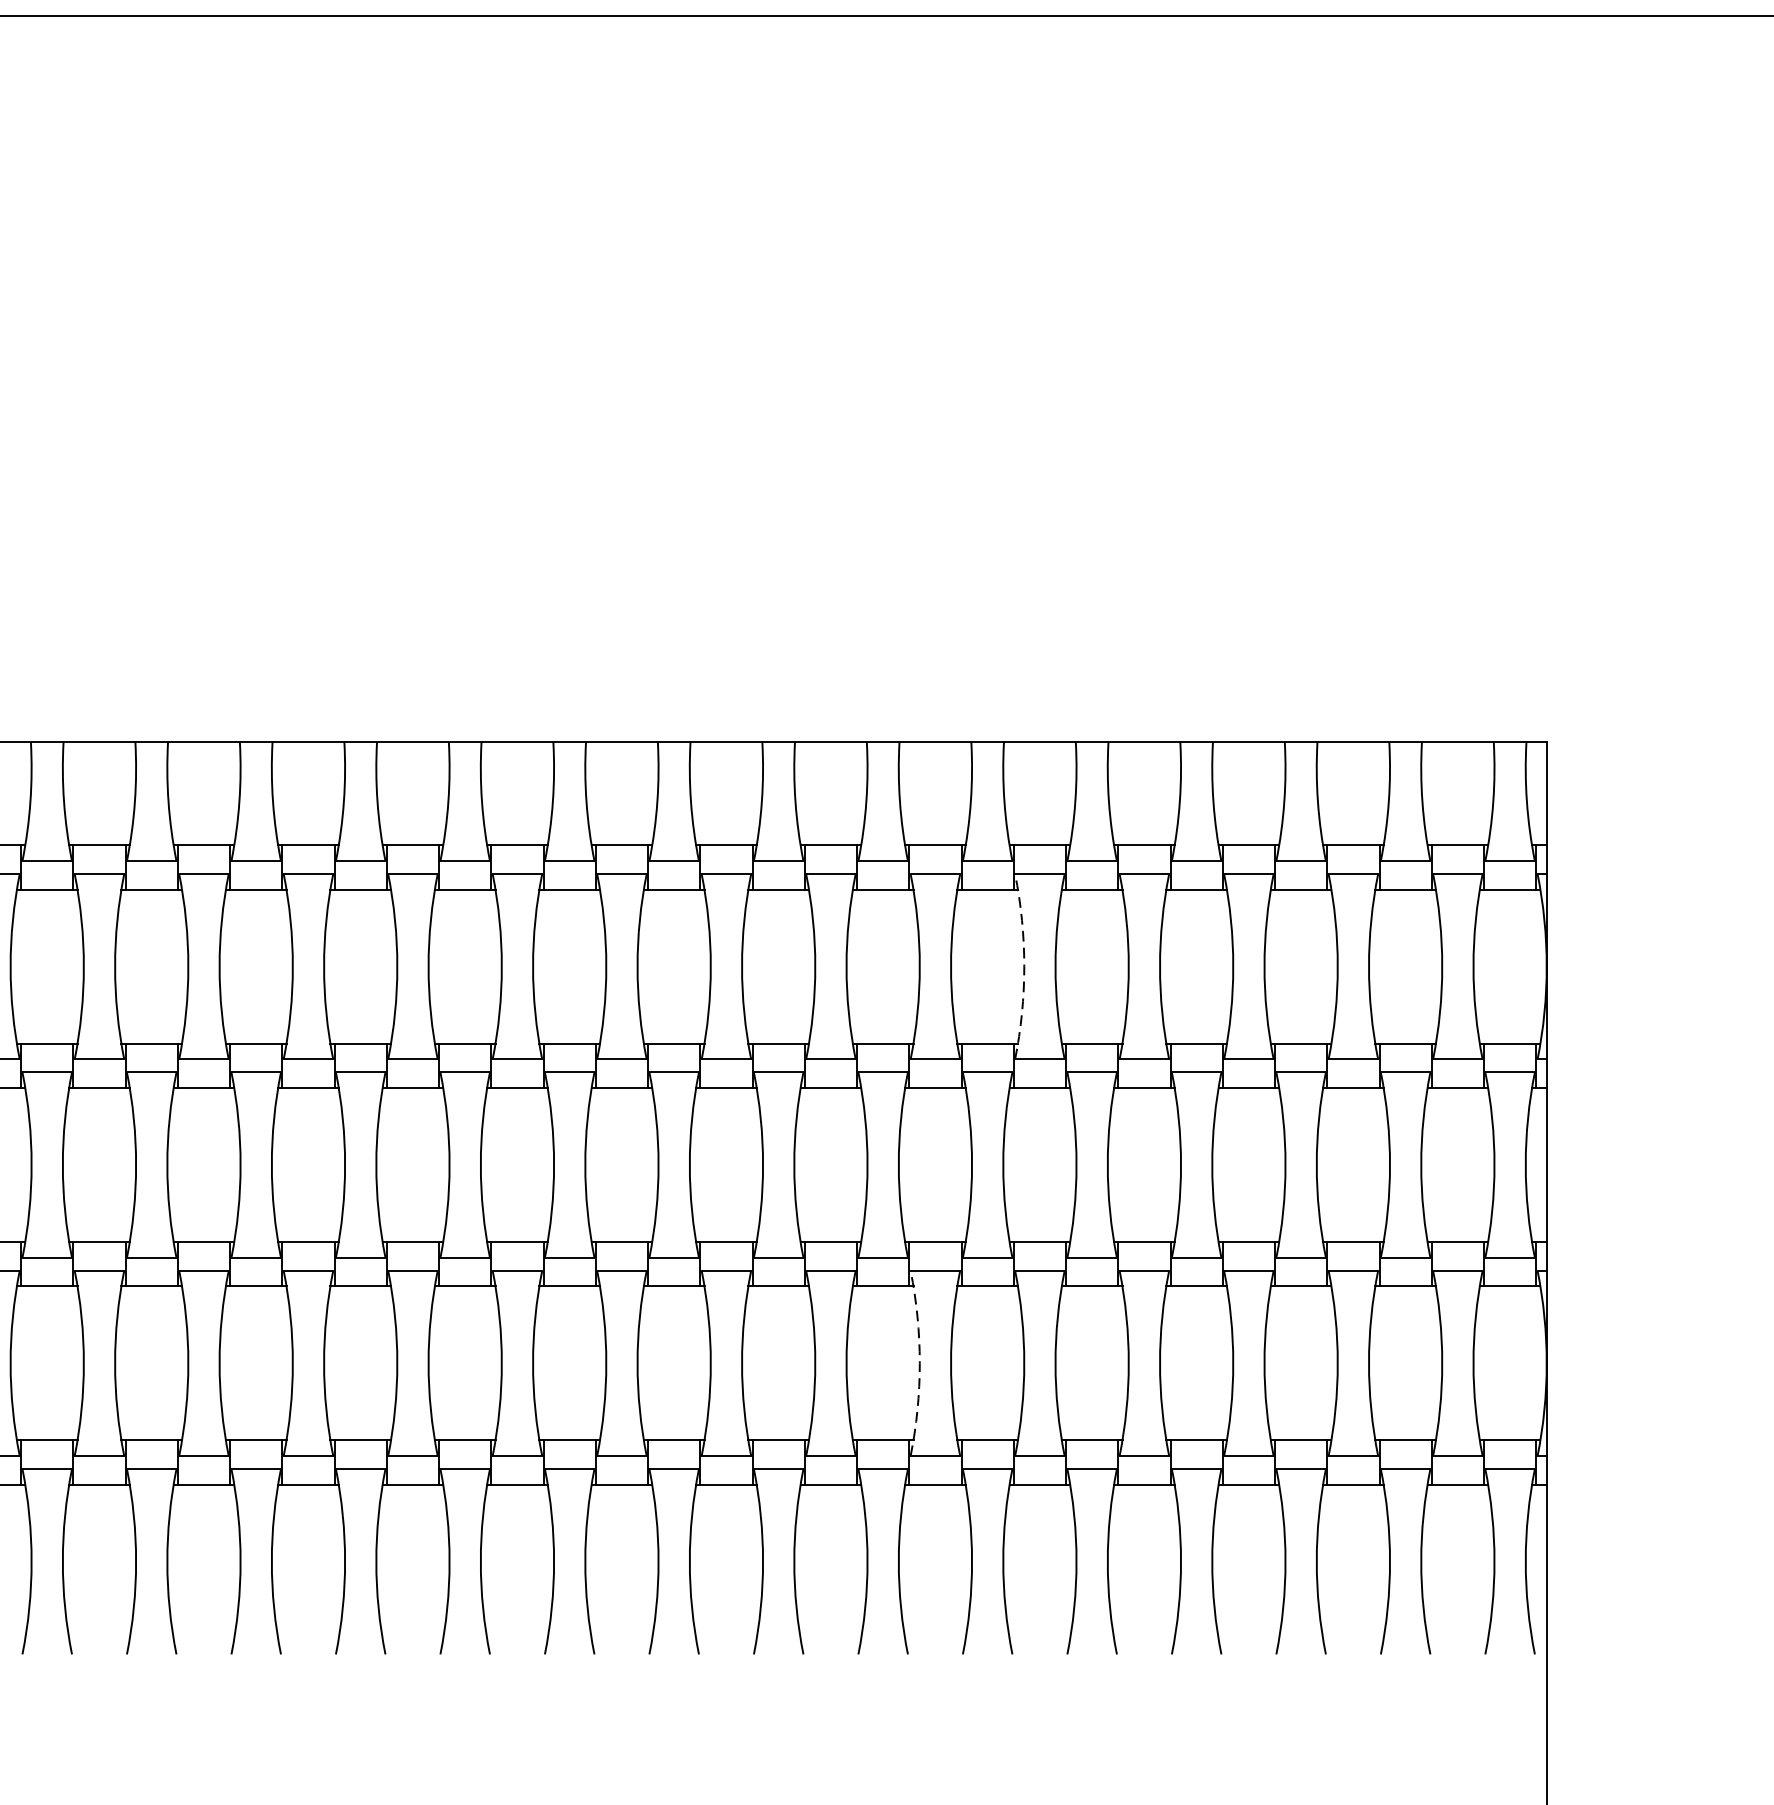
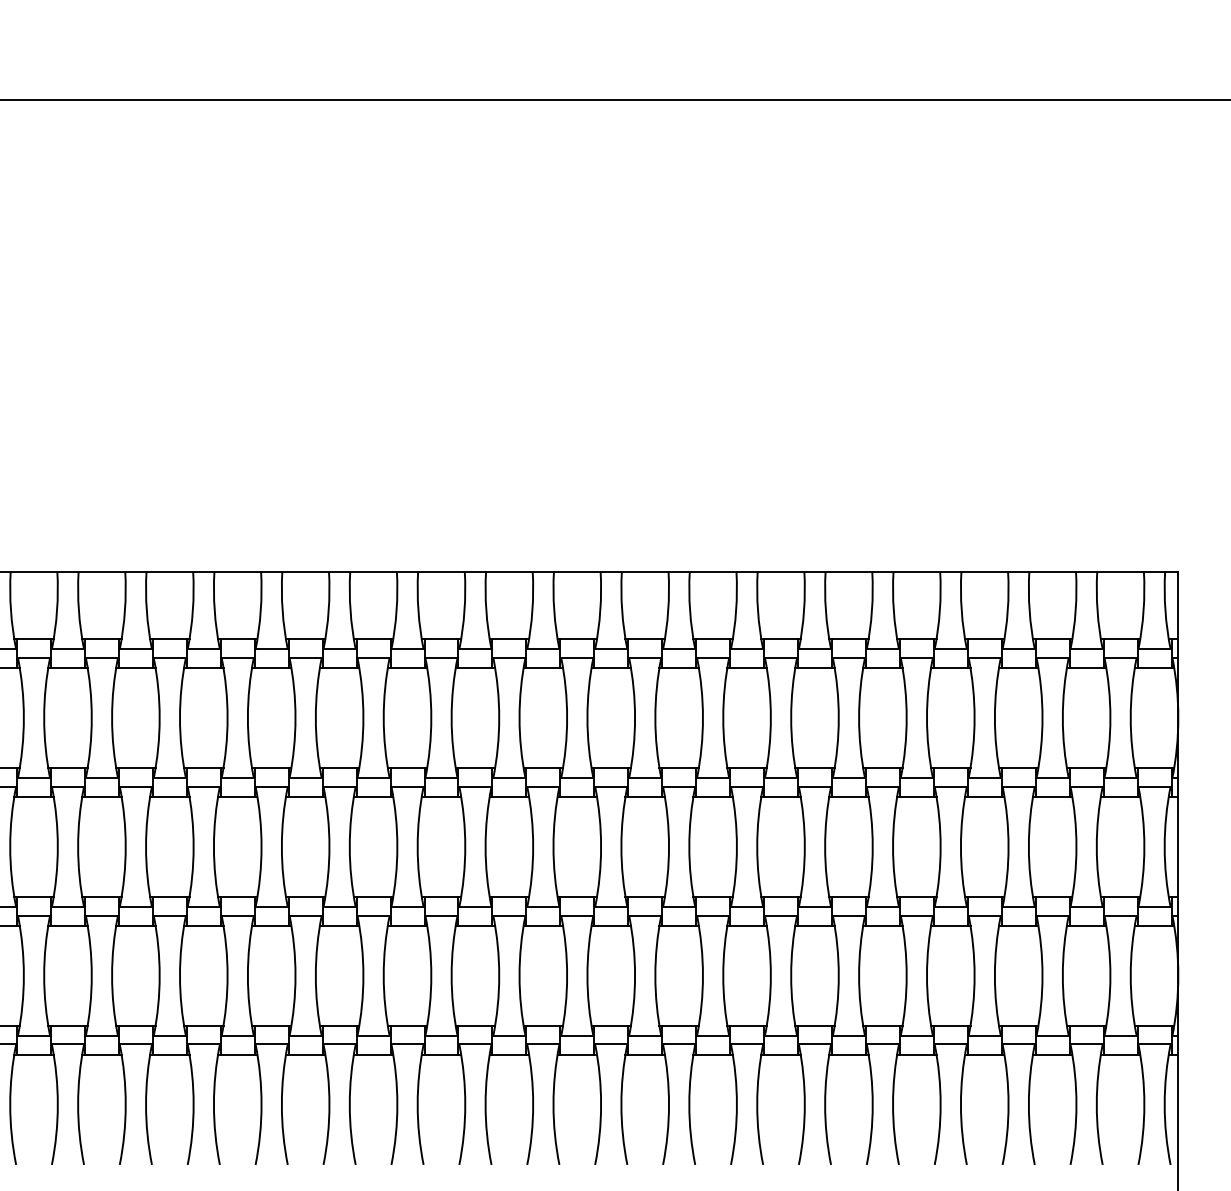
arc: (1023, 965) -> (838, 717), dashed -> solid
arc: (919, 1362) -> (770, 975), dashed -> solid

